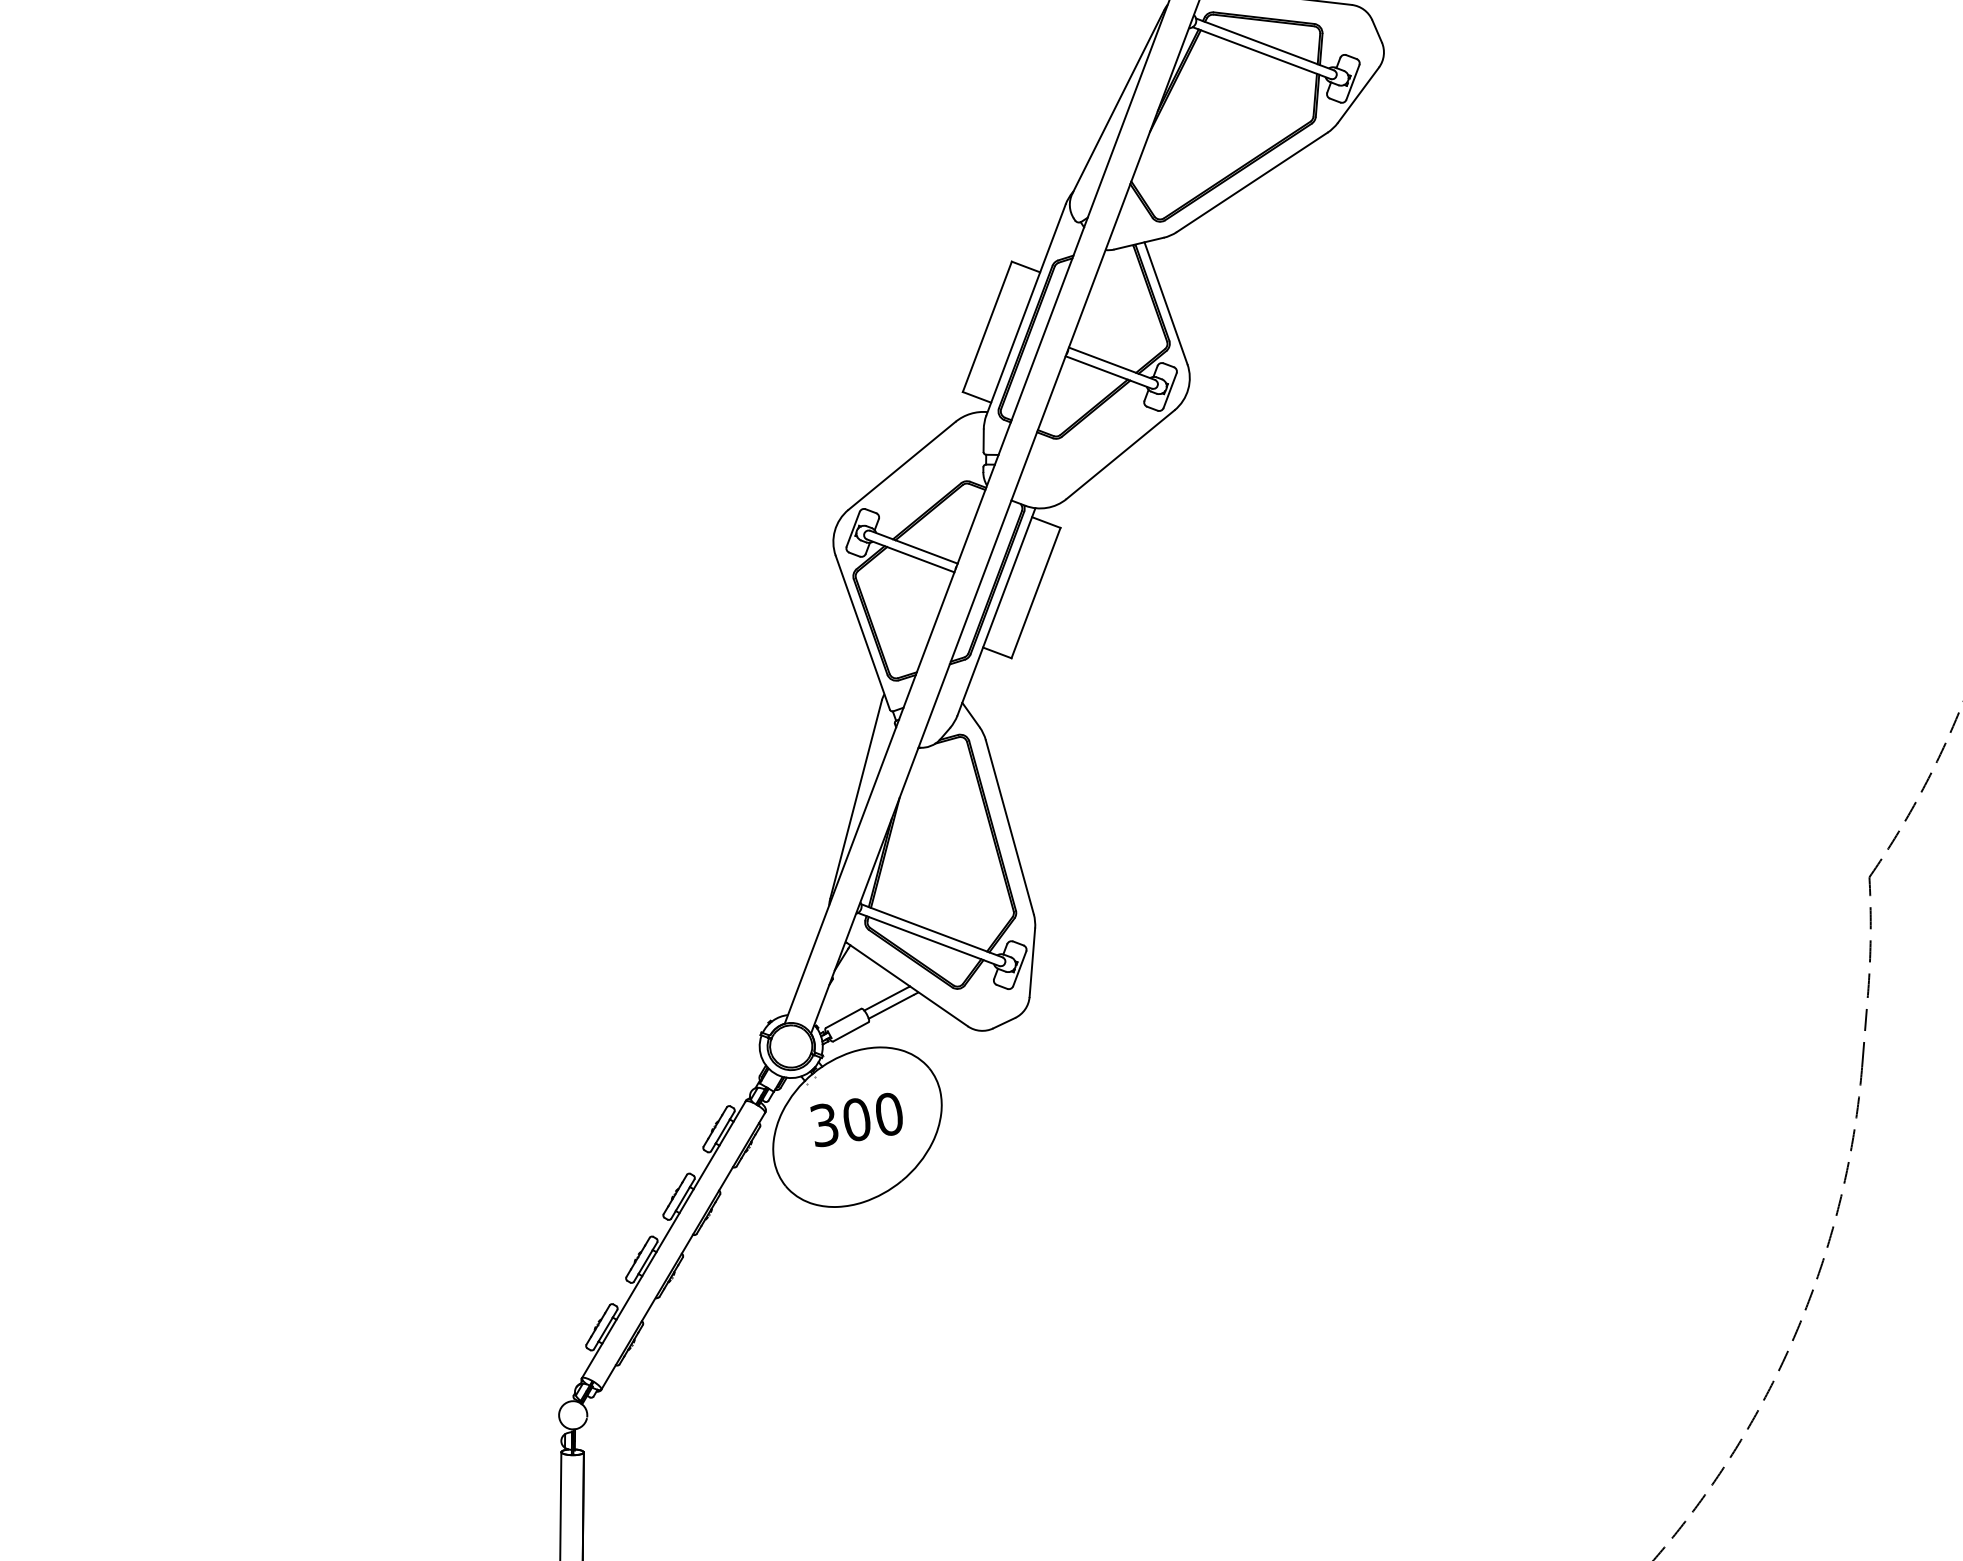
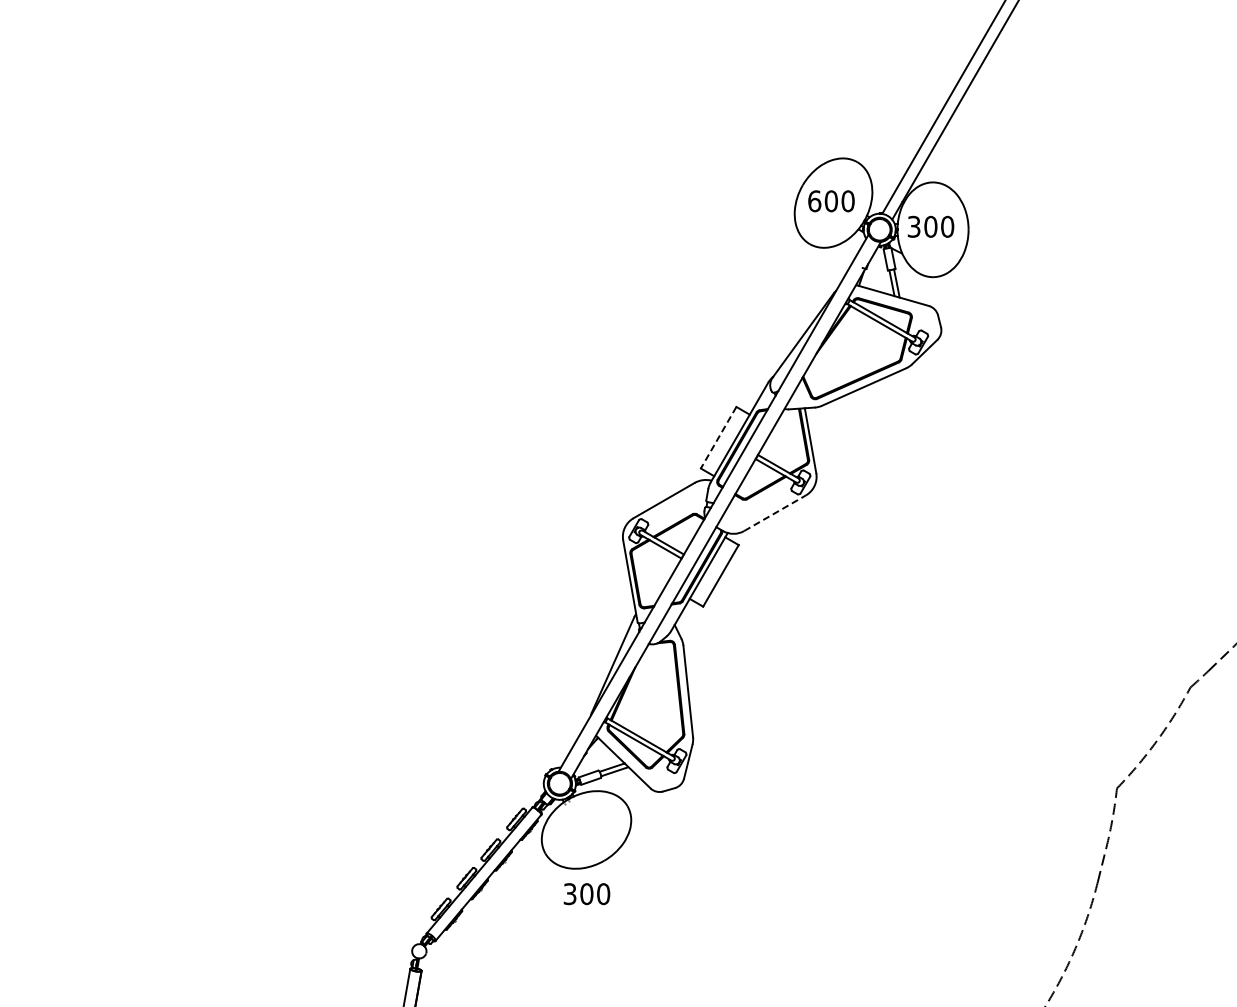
line: (986, 326) -> (718, 437), solid -> dashed
line: (1121, 455) -> (775, 513), solid -> dashed
text: (856, 1120) -> (586, 894), moved

